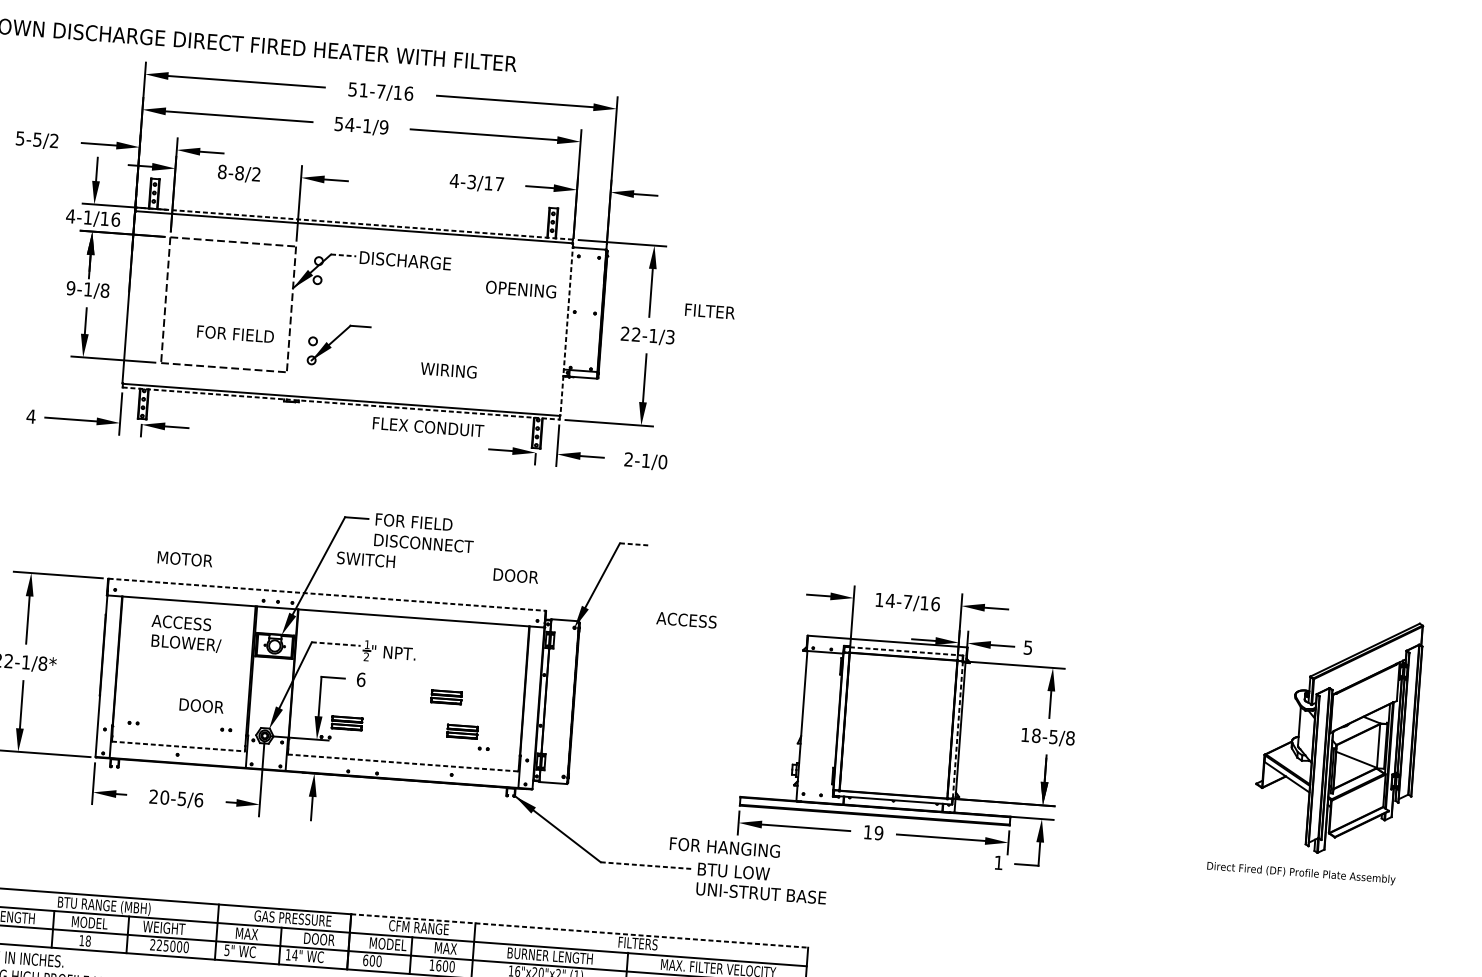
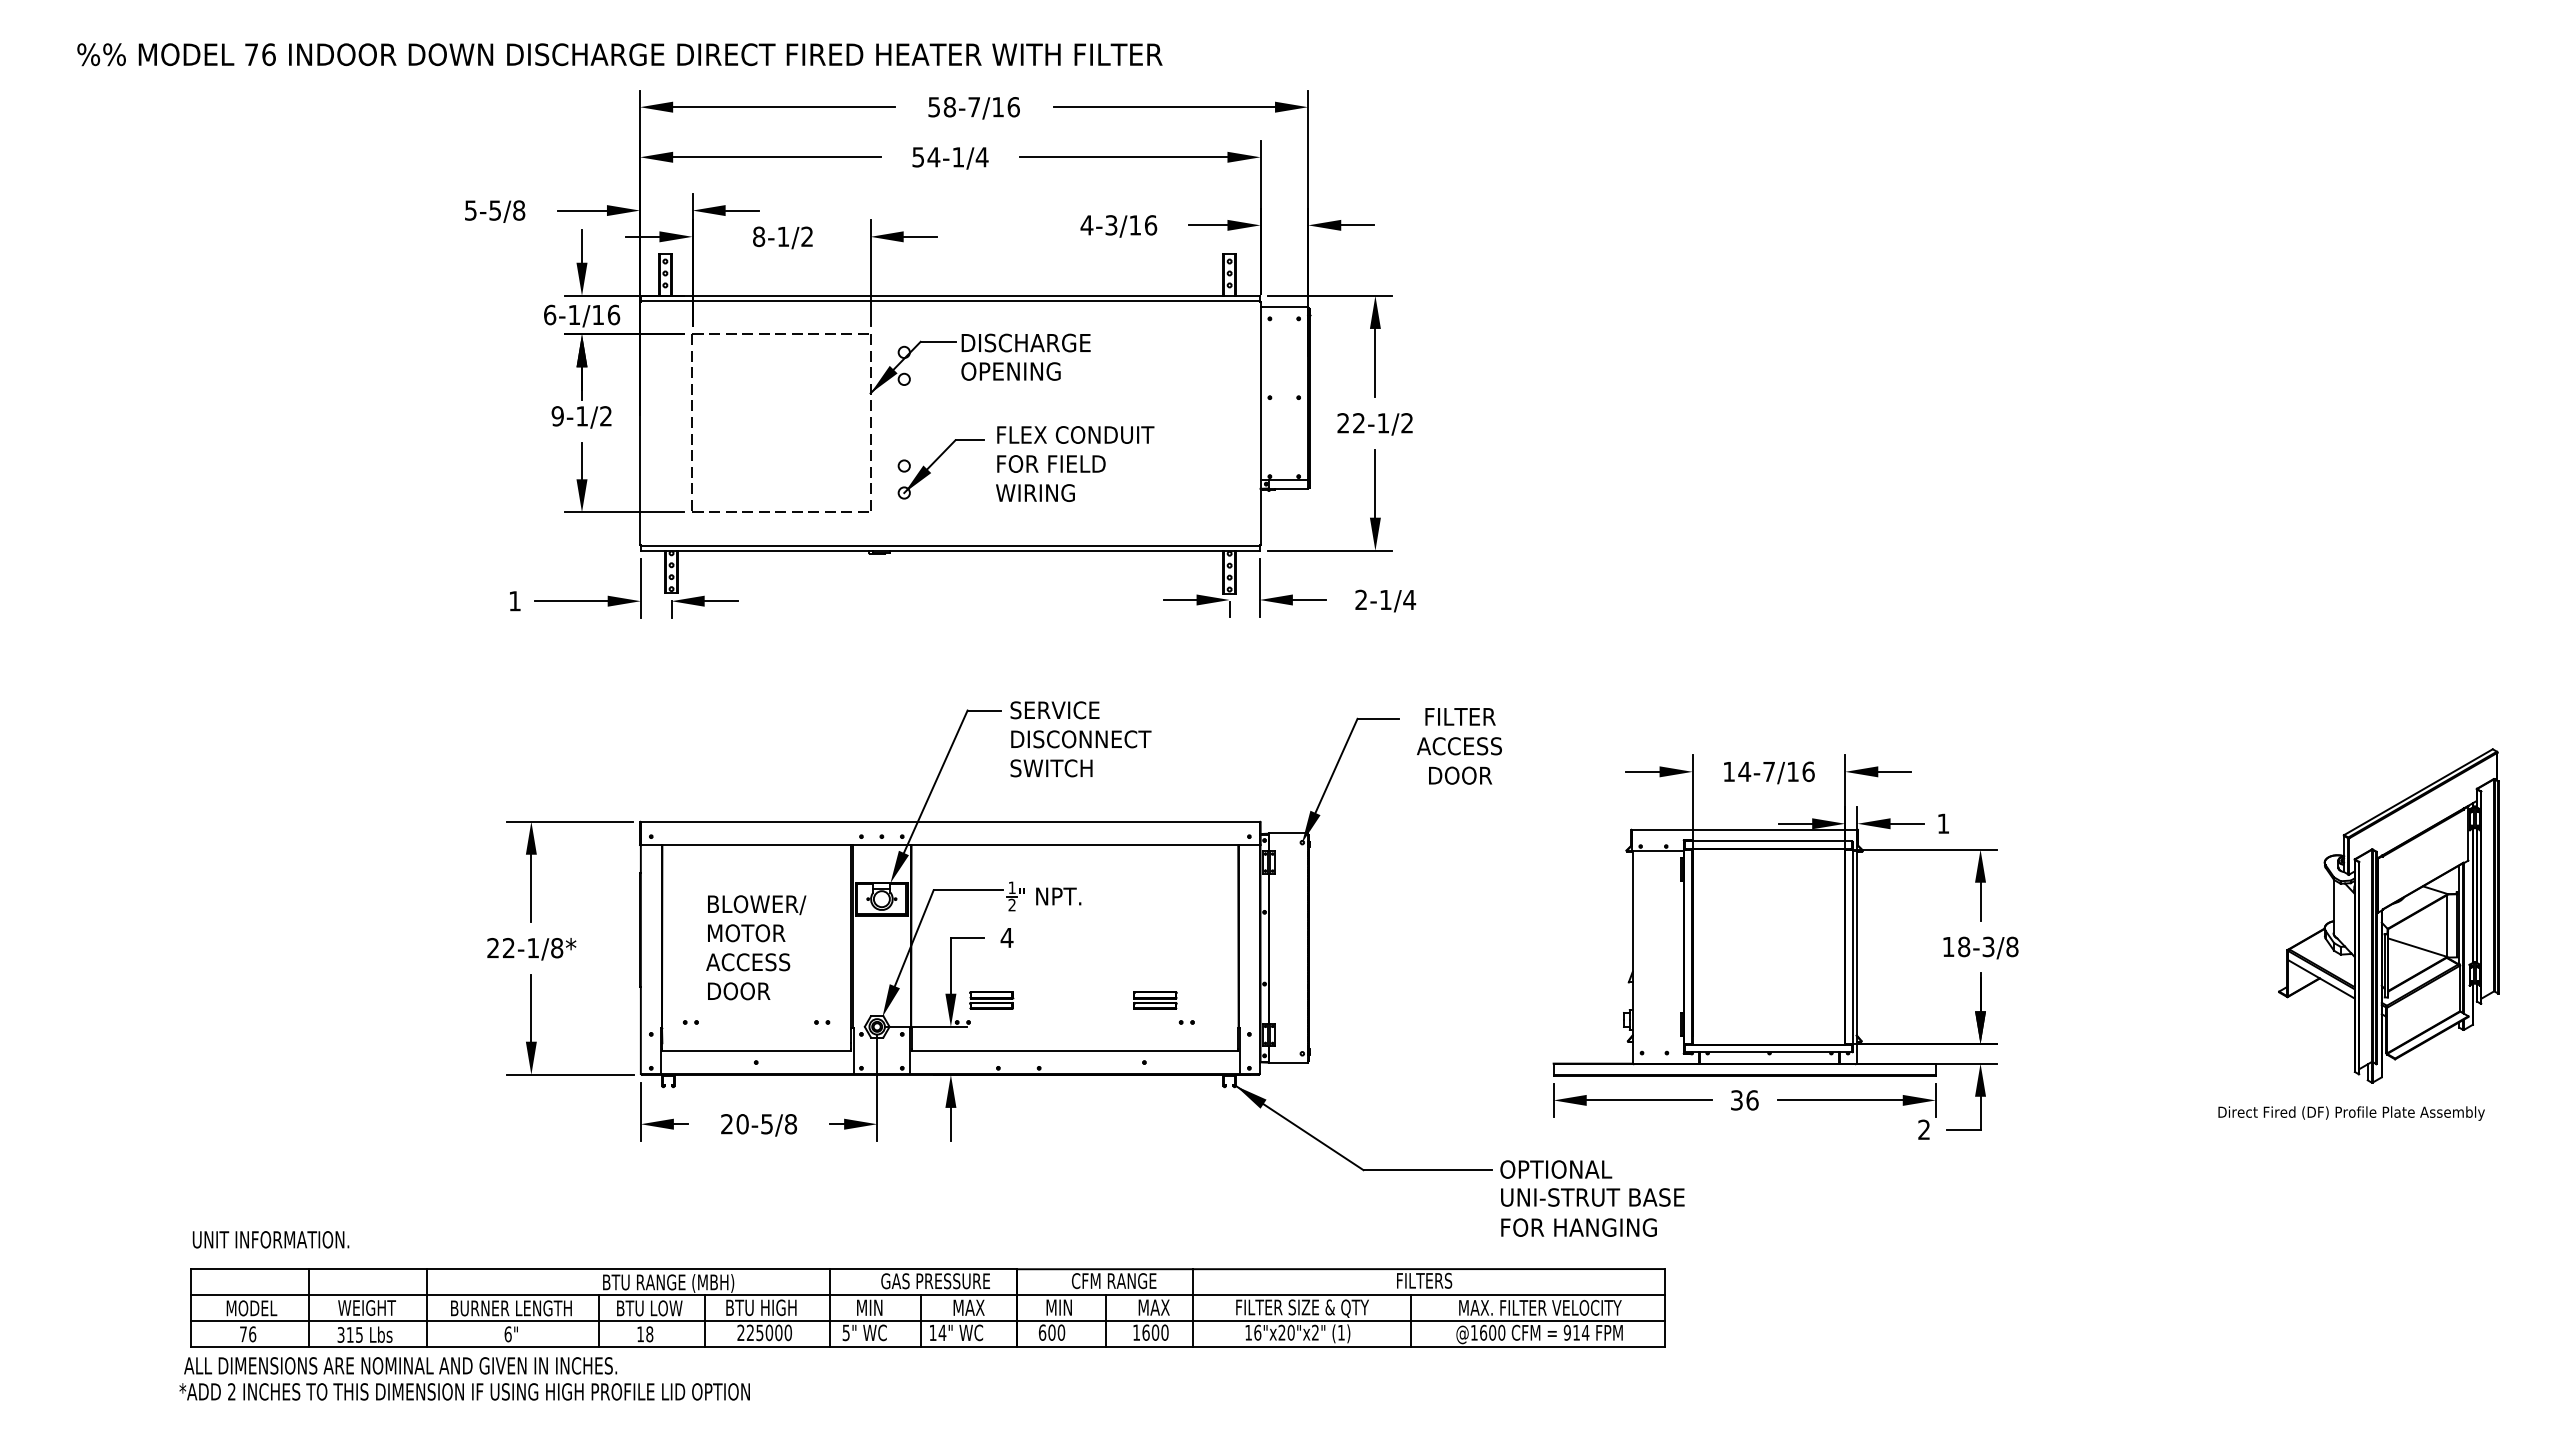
text: (363, 90) -> (949, 107), 51-7/16 -> 58-7/16
text: (383, 127) -> (981, 157), 54-1/9 -> 54-1/4
text: (54, 140) -> (519, 210), 5-5/2 -> 5-5/8
text: (239, 173) -> (783, 236), 8-8/2 -> 8-1/2
text: (500, 184) -> (1151, 225), 4-3/17 -> 4-3/16
text: (70, 215) -> (549, 314), 4-1/16 -> 6-1/16
line: (353, 223) -> (949, 295), dashed -> solid
line: (343, 255) -> (938, 341), dashed -> solid
text: (520, 289) -> (1010, 371), moved
text: (105, 290) -> (606, 416), 9-1/8 -> 9-1/2
text: (710, 311) -> (1460, 716), moved
line: (566, 329) -> (1260, 423), dashed -> solid
text: (235, 333) -> (1051, 463), moved
text: (670, 337) -> (1407, 423), 22-1/3 -> 22-1/2
text: (448, 370) -> (1035, 492), moved
line: (341, 403) -> (950, 550), dashed -> solid
text: (30, 416) -> (514, 601), 4 -> 1
text: (428, 426) -> (1075, 434), moved
text: (662, 461) -> (1409, 599), 2-1/0 -> 2-1/4
text: (413, 522) -> (1064, 710), FOR FIELD -> SERVICE
line: (634, 544) -> (1378, 718), dashed -> solid
text: (185, 559) -> (746, 933), moved
text: (366, 559) -> (1051, 768), moved
text: (516, 575) -> (1460, 775), moved
line: (327, 594) -> (950, 821), dashed -> solid
text: (686, 620) -> (1459, 746), moved
text: (181, 623) -> (748, 962), moved
line: (336, 644) -> (968, 890), dashed -> solid
text: (1028, 647) -> (1943, 823), 5 -> 1
line: (906, 651) -> (1772, 841), dashed -> solid
text: (360, 679) -> (1006, 937), 6 -> 4
part: (446, 697) -> (1129, 953), removed
text: (201, 706) -> (739, 991), moved
line: (957, 730) -> (1852, 947), dashed -> solid
text: (1053, 736) -> (1988, 946), 18-5/8 -> 18-3/8
line: (179, 746) -> (757, 1050), dashed -> solid
line: (403, 762) -> (1075, 1050), dashed -> solid
text: (198, 800) -> (790, 1124), 20-5/6 -> 20-5/8
text: (873, 832) -> (1744, 1100), 19 -> 36
text: (724, 847) -> (1578, 1227), moved
text: (998, 862) -> (1923, 1129), 1 -> 2
line: (646, 865) -> (1428, 1170), dashed -> solid
text: (737, 871) -> (1556, 1169), BTU LOW -> OPTIONAL
text: (89, 922) -> (649, 1308), MODEL -> BTU LOW
text: (167, 927) -> (760, 1307), WEIGHT -> BTU HIGH
line: (579, 931) -> (1340, 1269), dashed -> solid
text: (250, 934) -> (877, 1307), MAX -> MIN
text: (319, 939) -> (975, 1307), DOOR -> MAX
text: (392, 944) -> (1078, 1307), MODEL -> MIN
text: (550, 956) -> (1302, 1308), BURNER LENGTH -> FILTER SIZE & QTY

